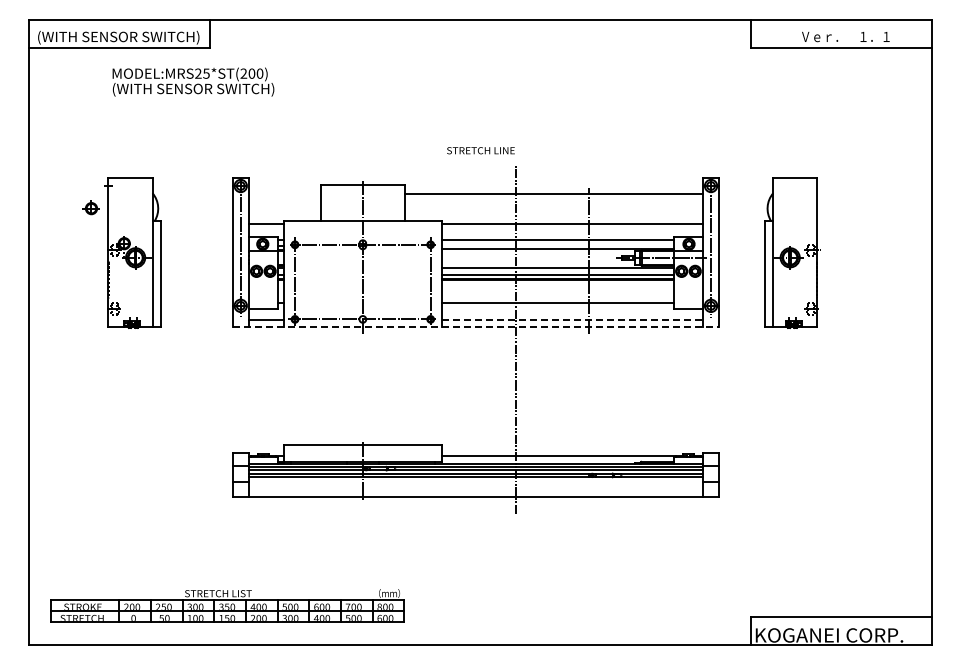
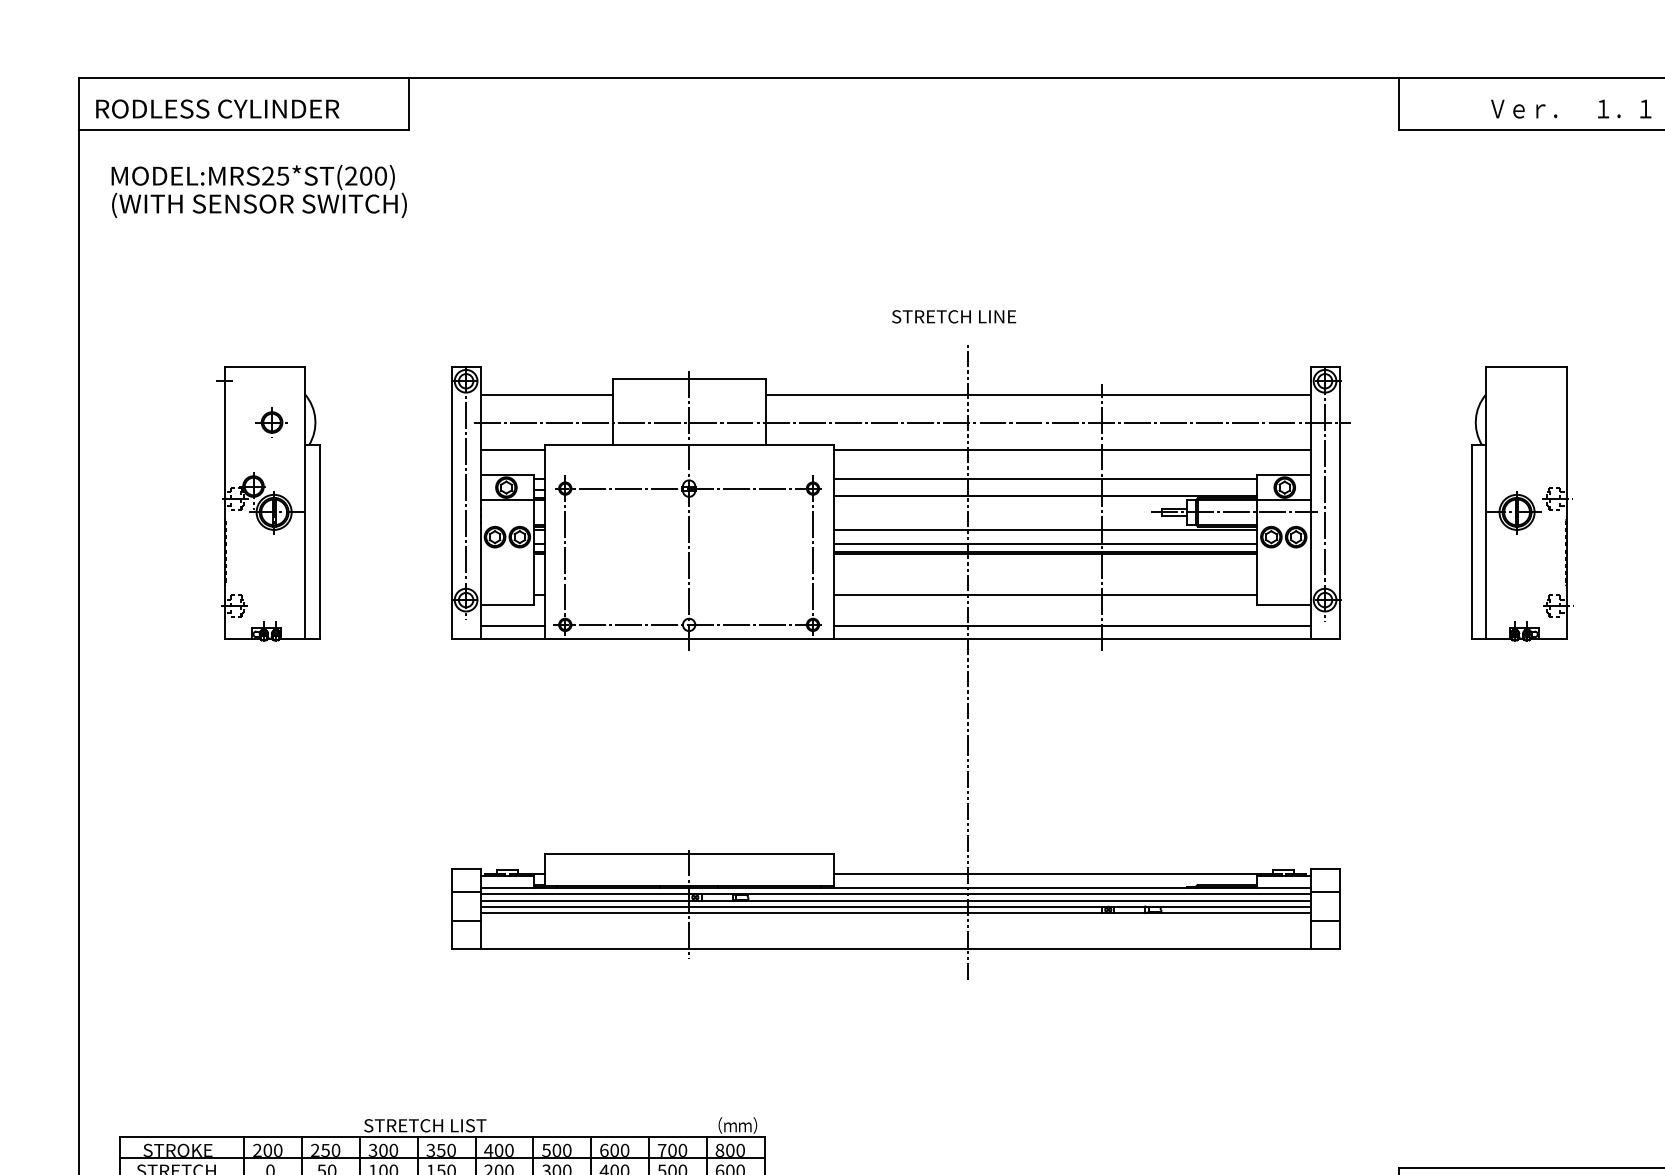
text: (118, 37) -> (242, 110), (WITH SENSOR SWITCH) -> RODLESS CYLINDER
text: (193, 81) -> (259, 190), moved
text: (480, 150) -> (953, 316), moved
line: (284, 193) -> (546, 394), added
part: (90, 207) -> (270, 420), moved
line: (484, 208) -> (911, 422), added
part: (792, 252) -> (1521, 502), moved
line: (572, 319) -> (1072, 625), dashed -> solid
line: (476, 327) -> (896, 639), dashed -> solid

